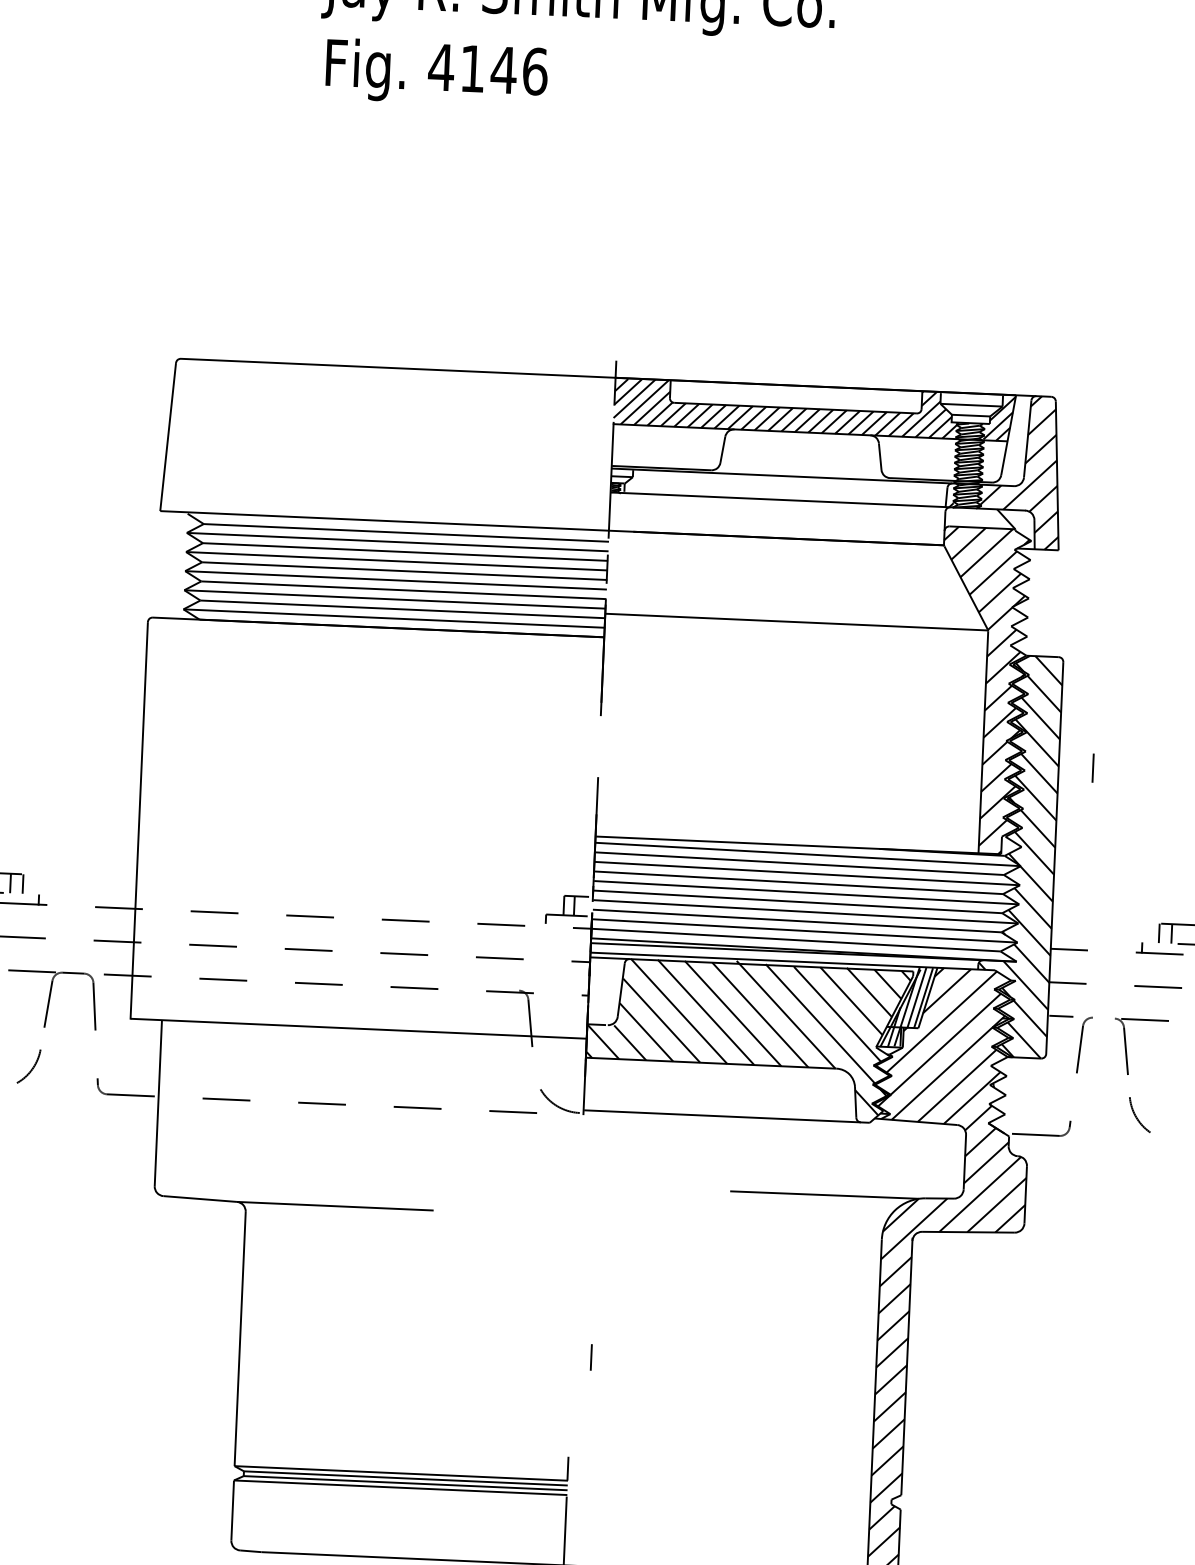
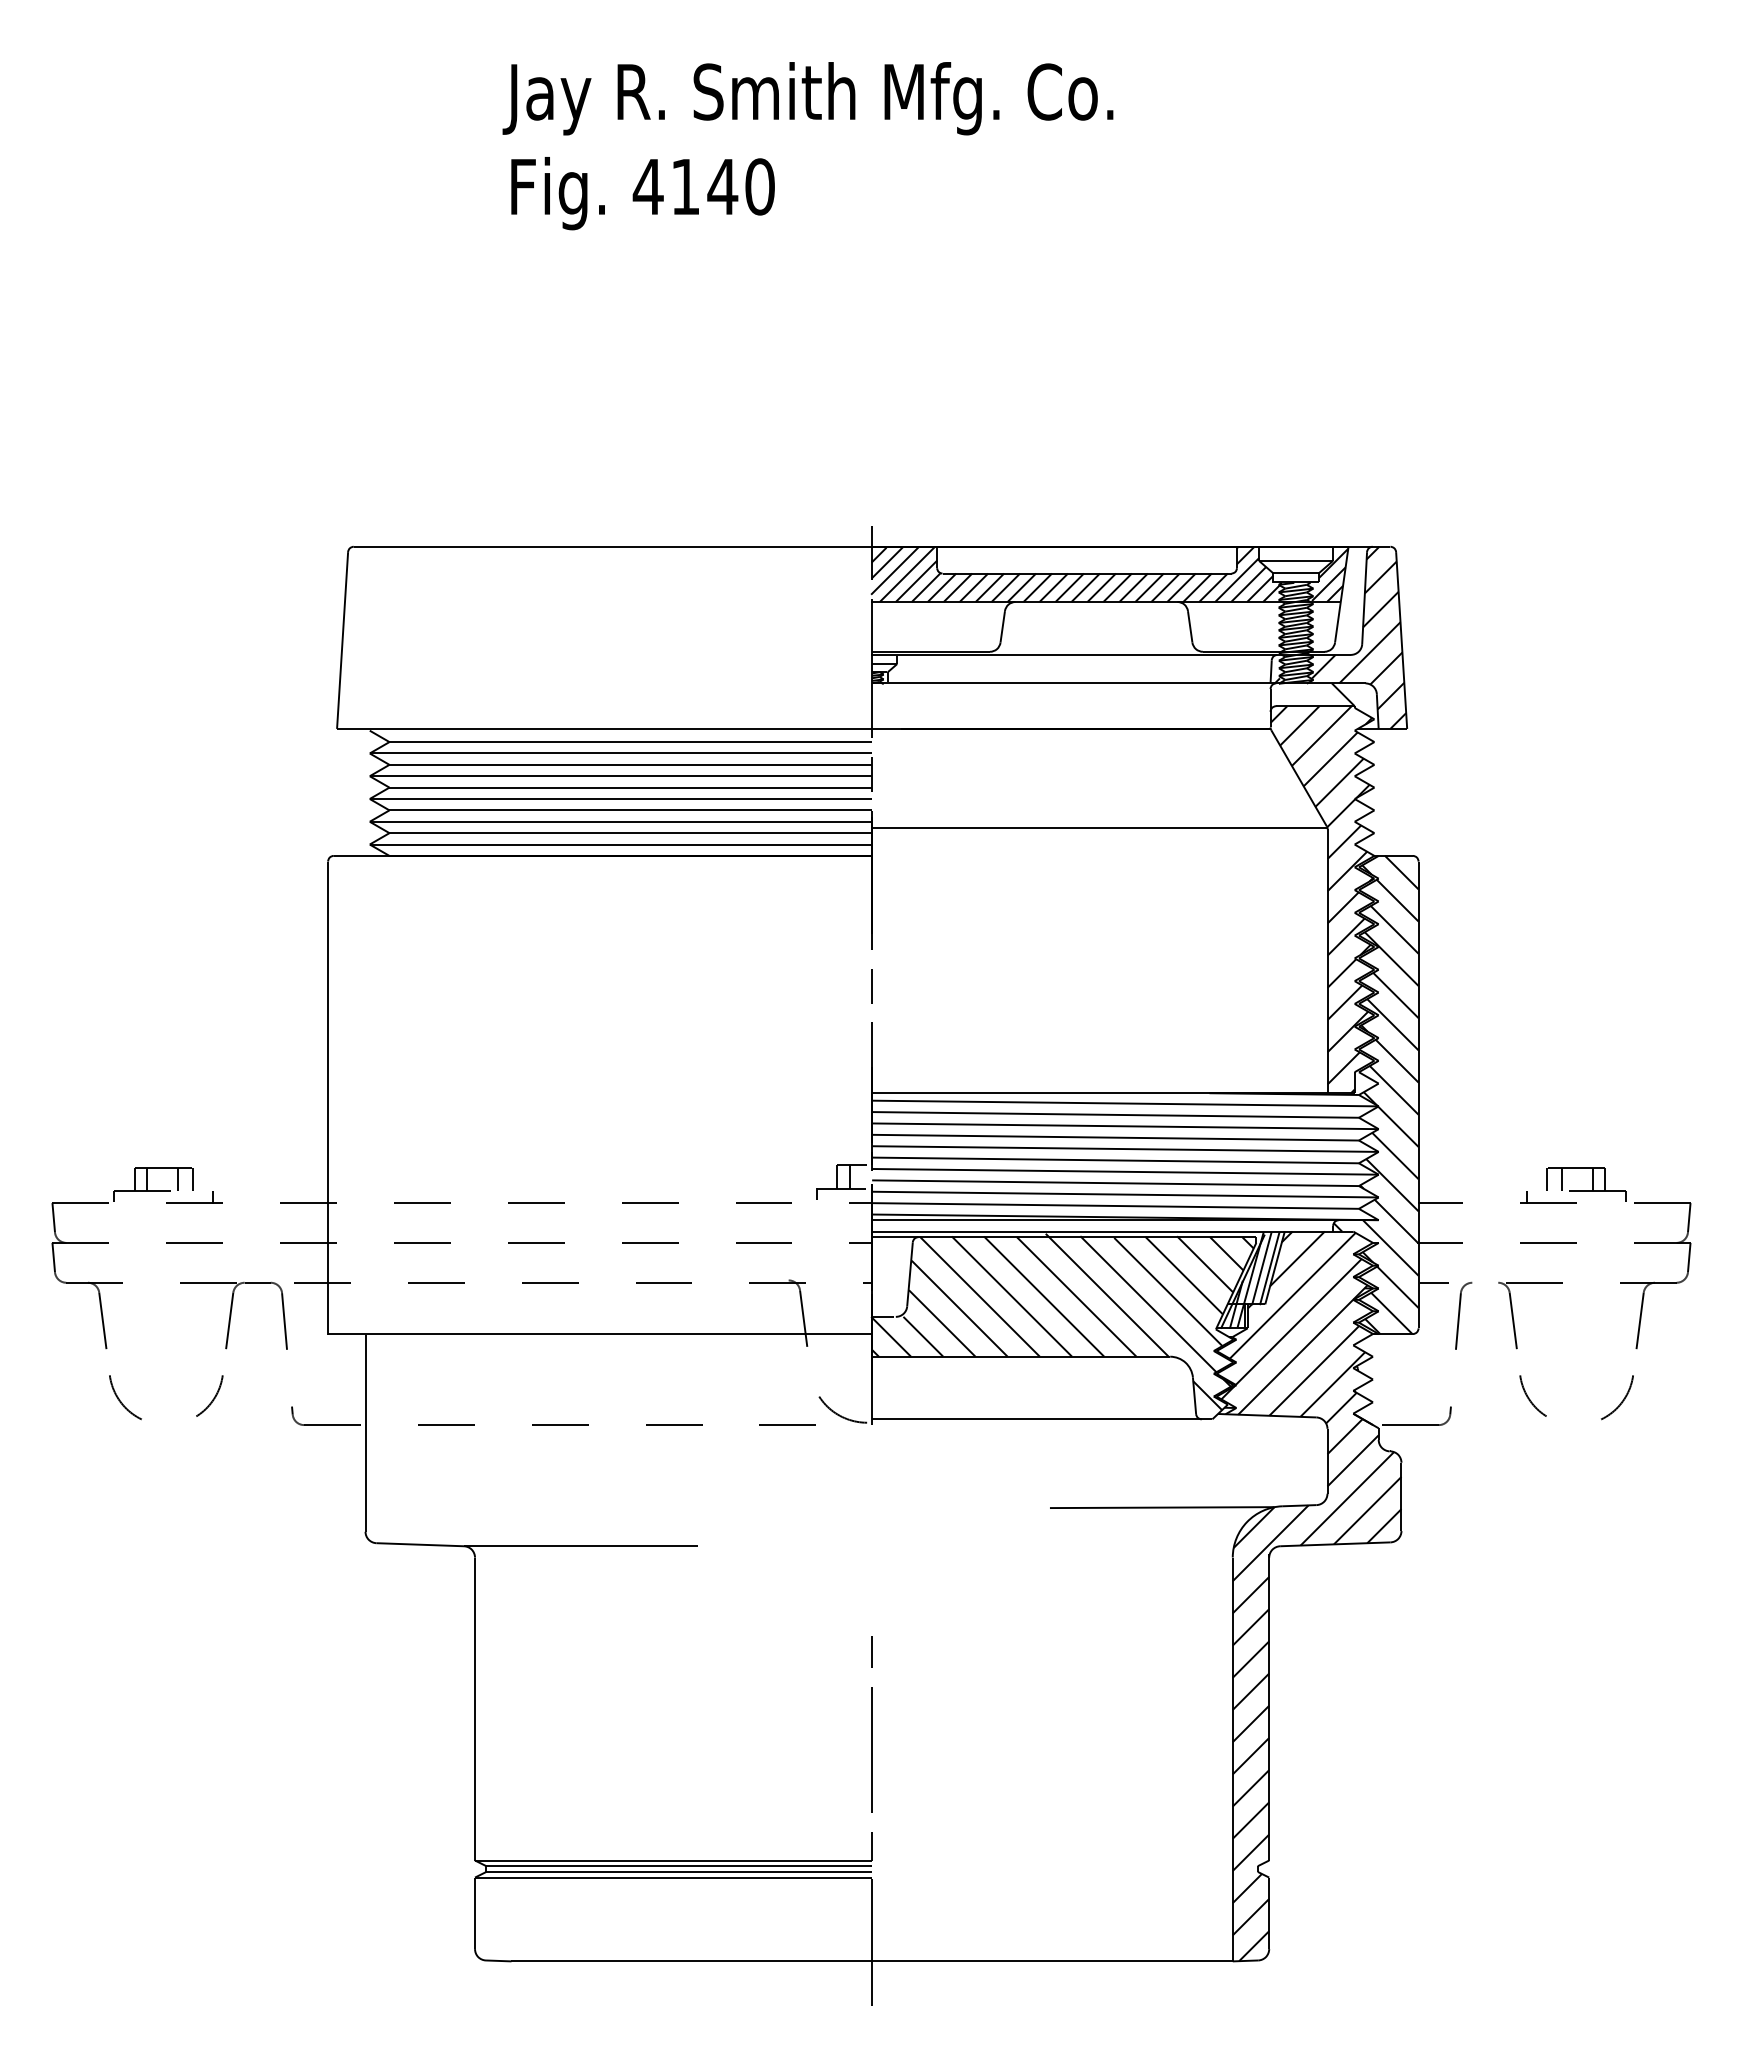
text: (535, 71) -> (760, 186), 4146 -> 4140
line: (1093, 768) -> (871, 986), moved
line: (591, 1357) -> (871, 1651), moved
line: (571, 1387) -> (871, 1749), added

